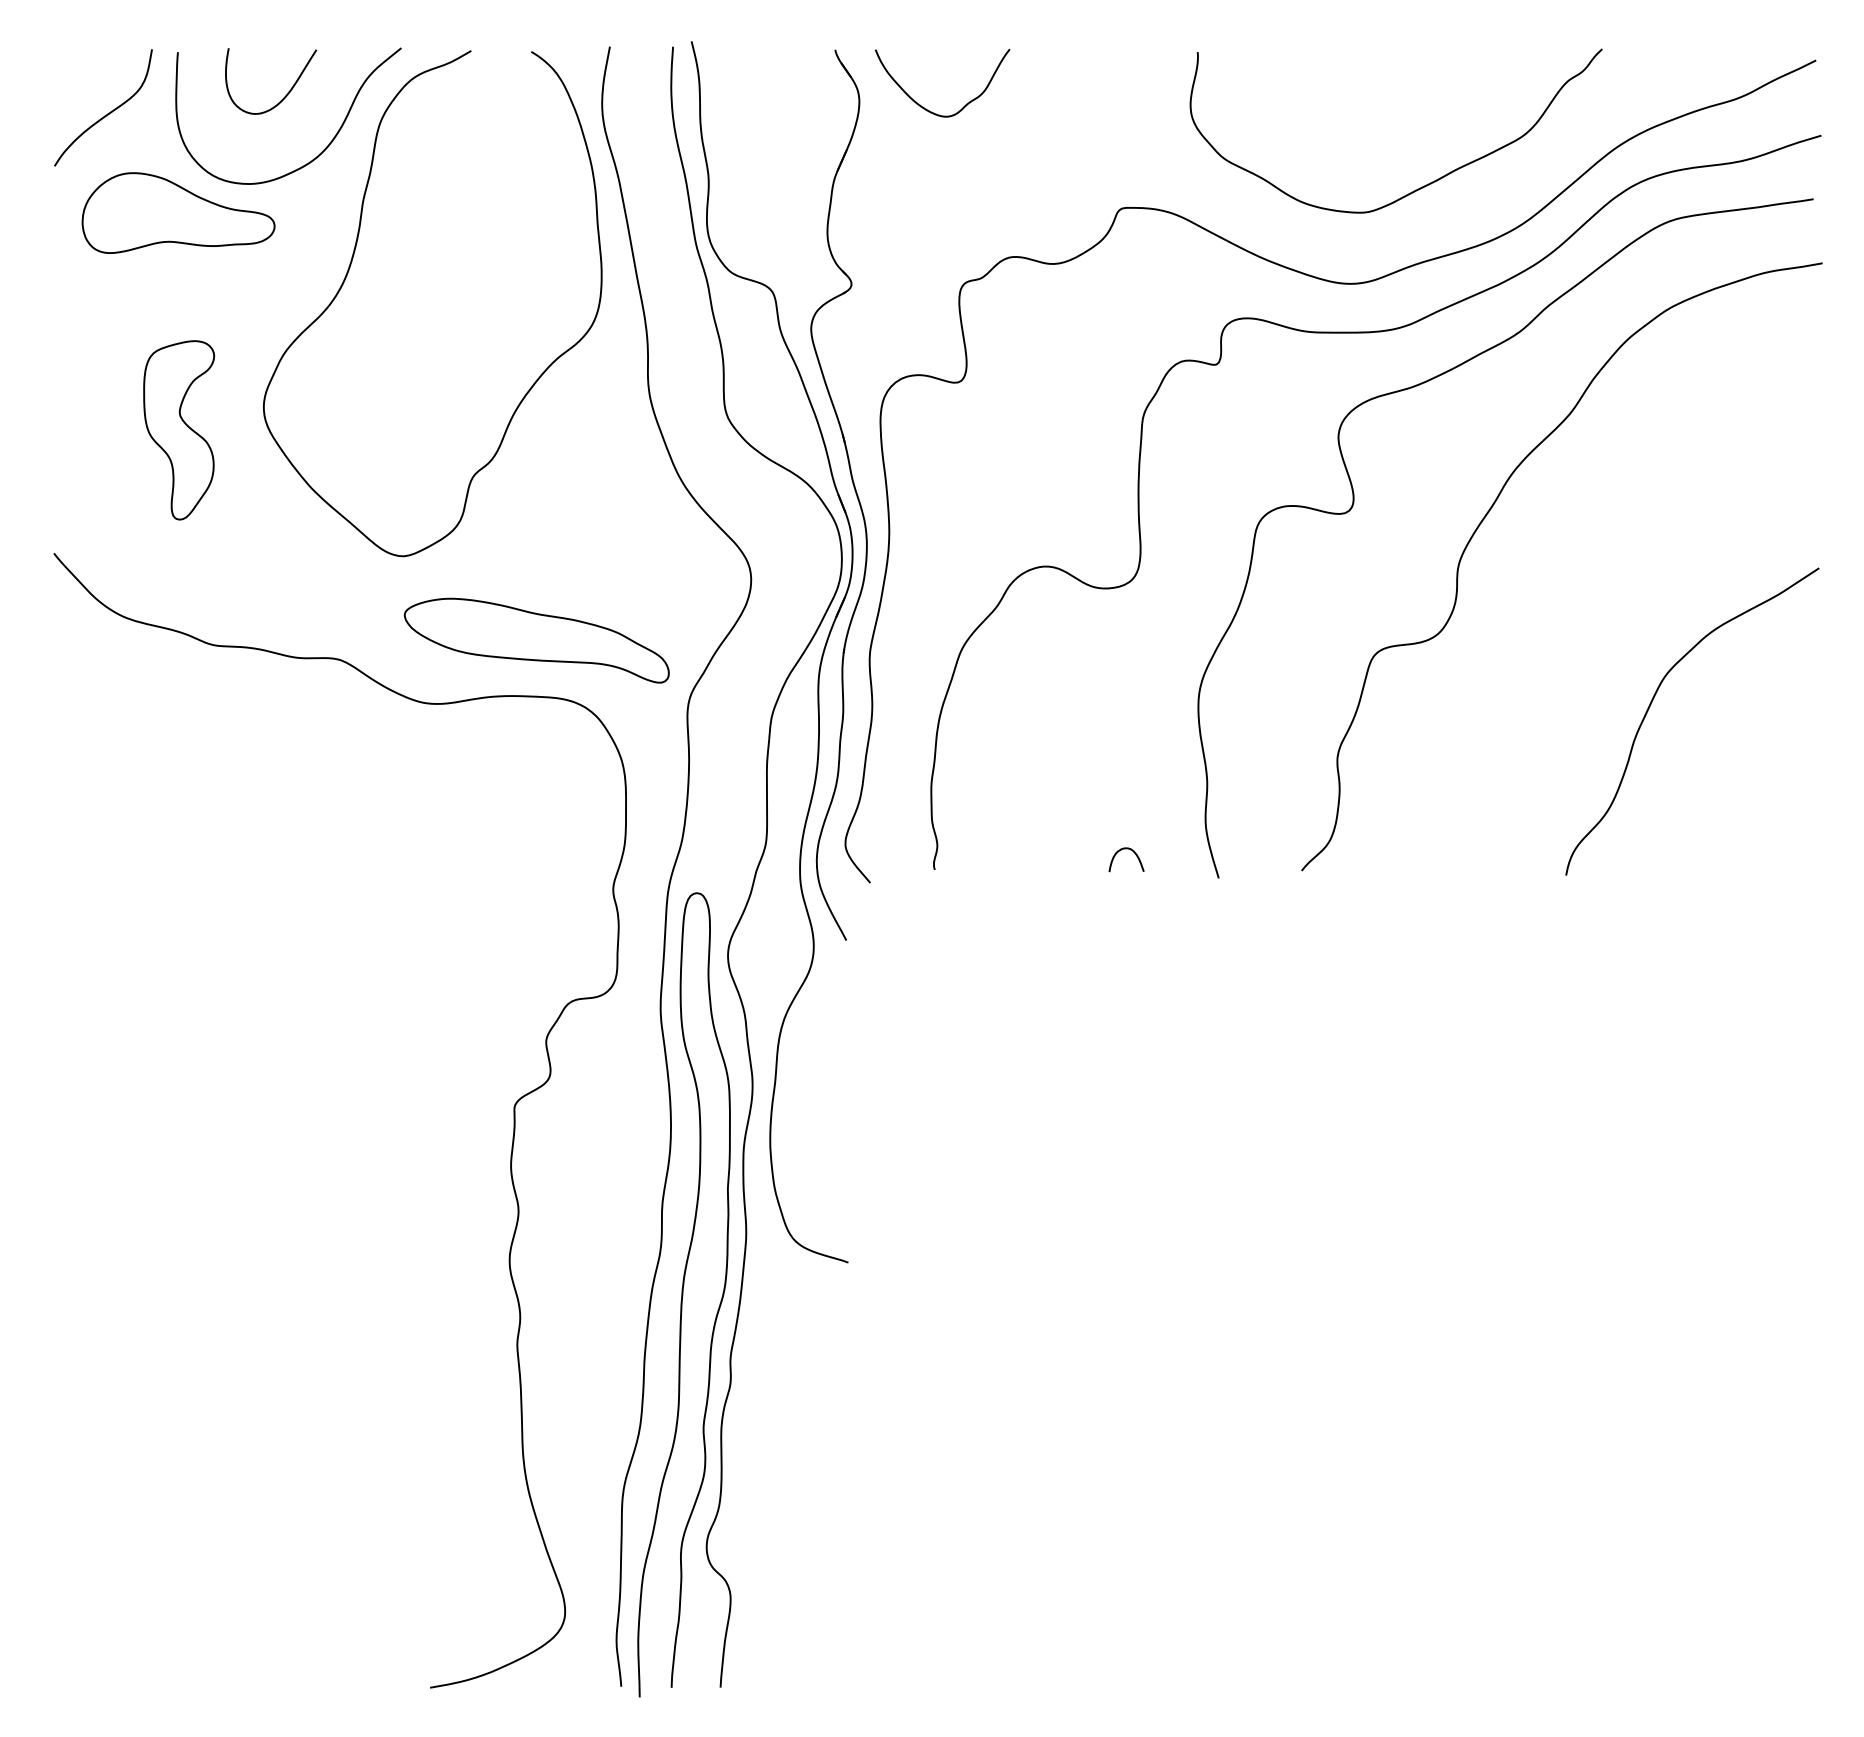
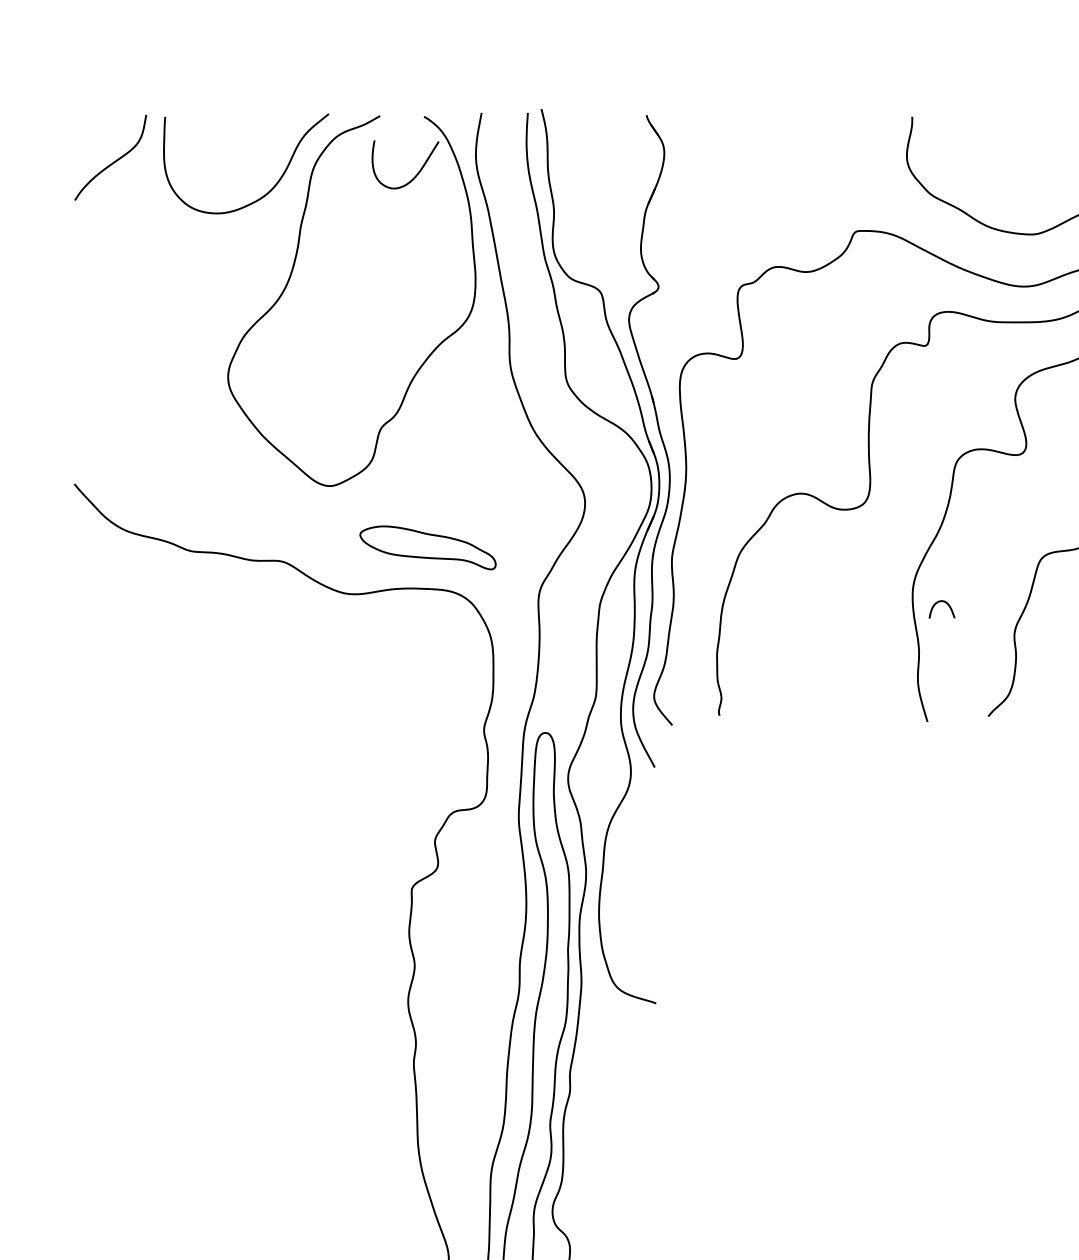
curve: (287, 92) -> (417, 172), moved
curve: (926, 108) -> (713, 158), removed
part: (178, 212) -> (165, 234), removed
part: (179, 430) -> (166, 394), removed
part: (536, 640) -> (427, 547), size x0.7
curve: (1130, 850) -> (944, 602), moved

